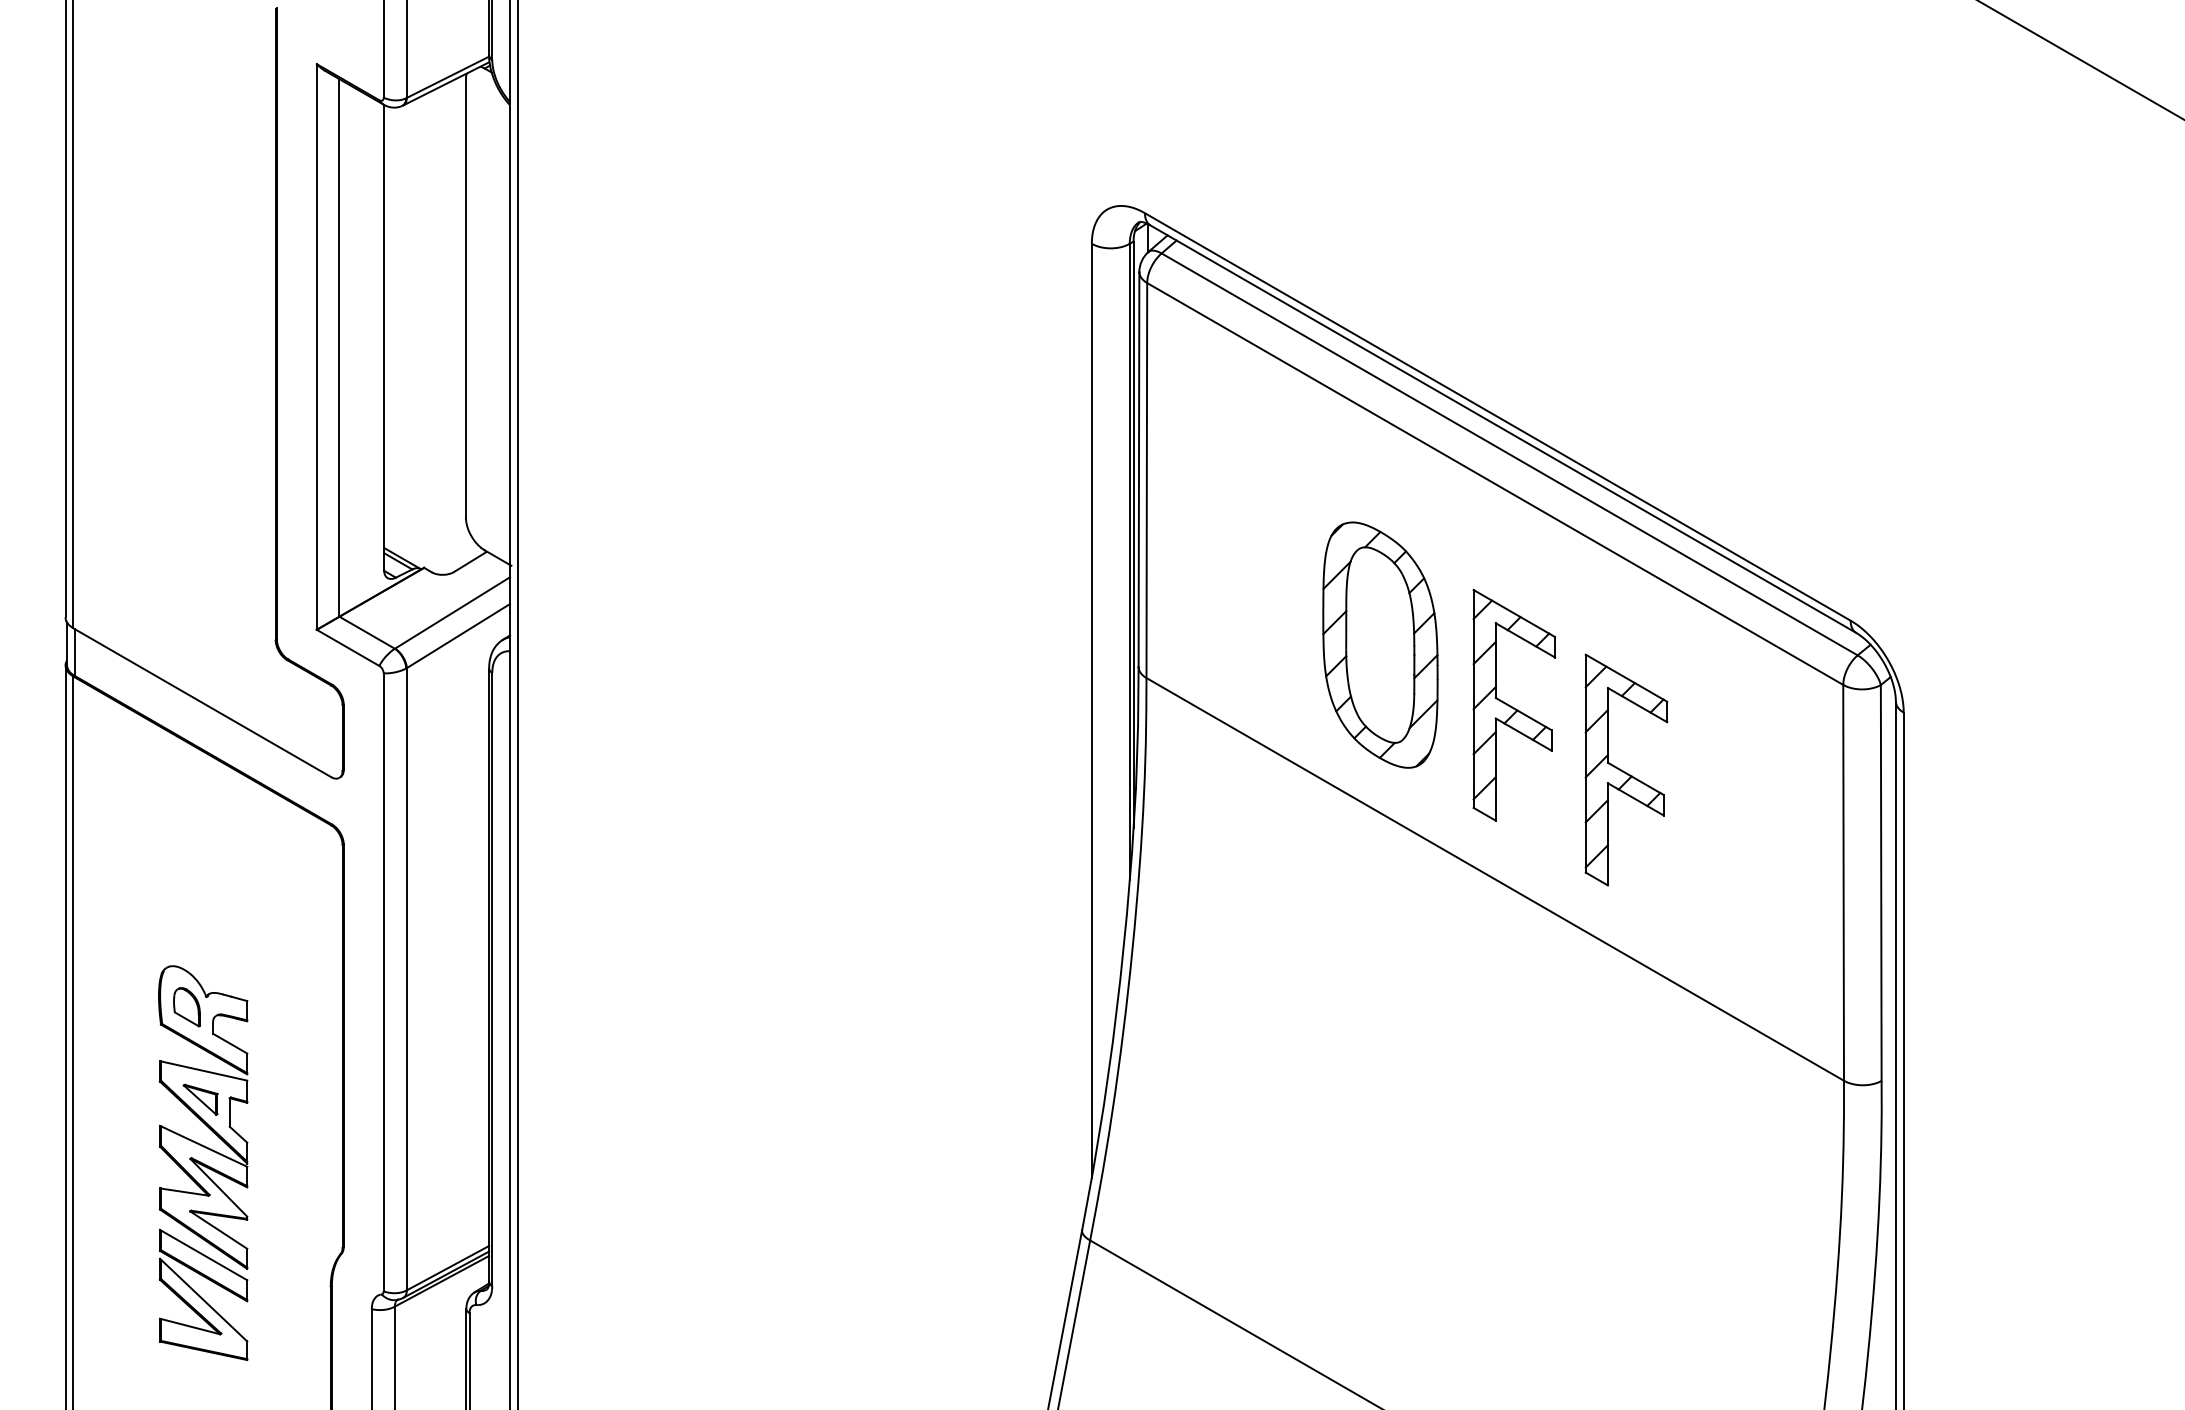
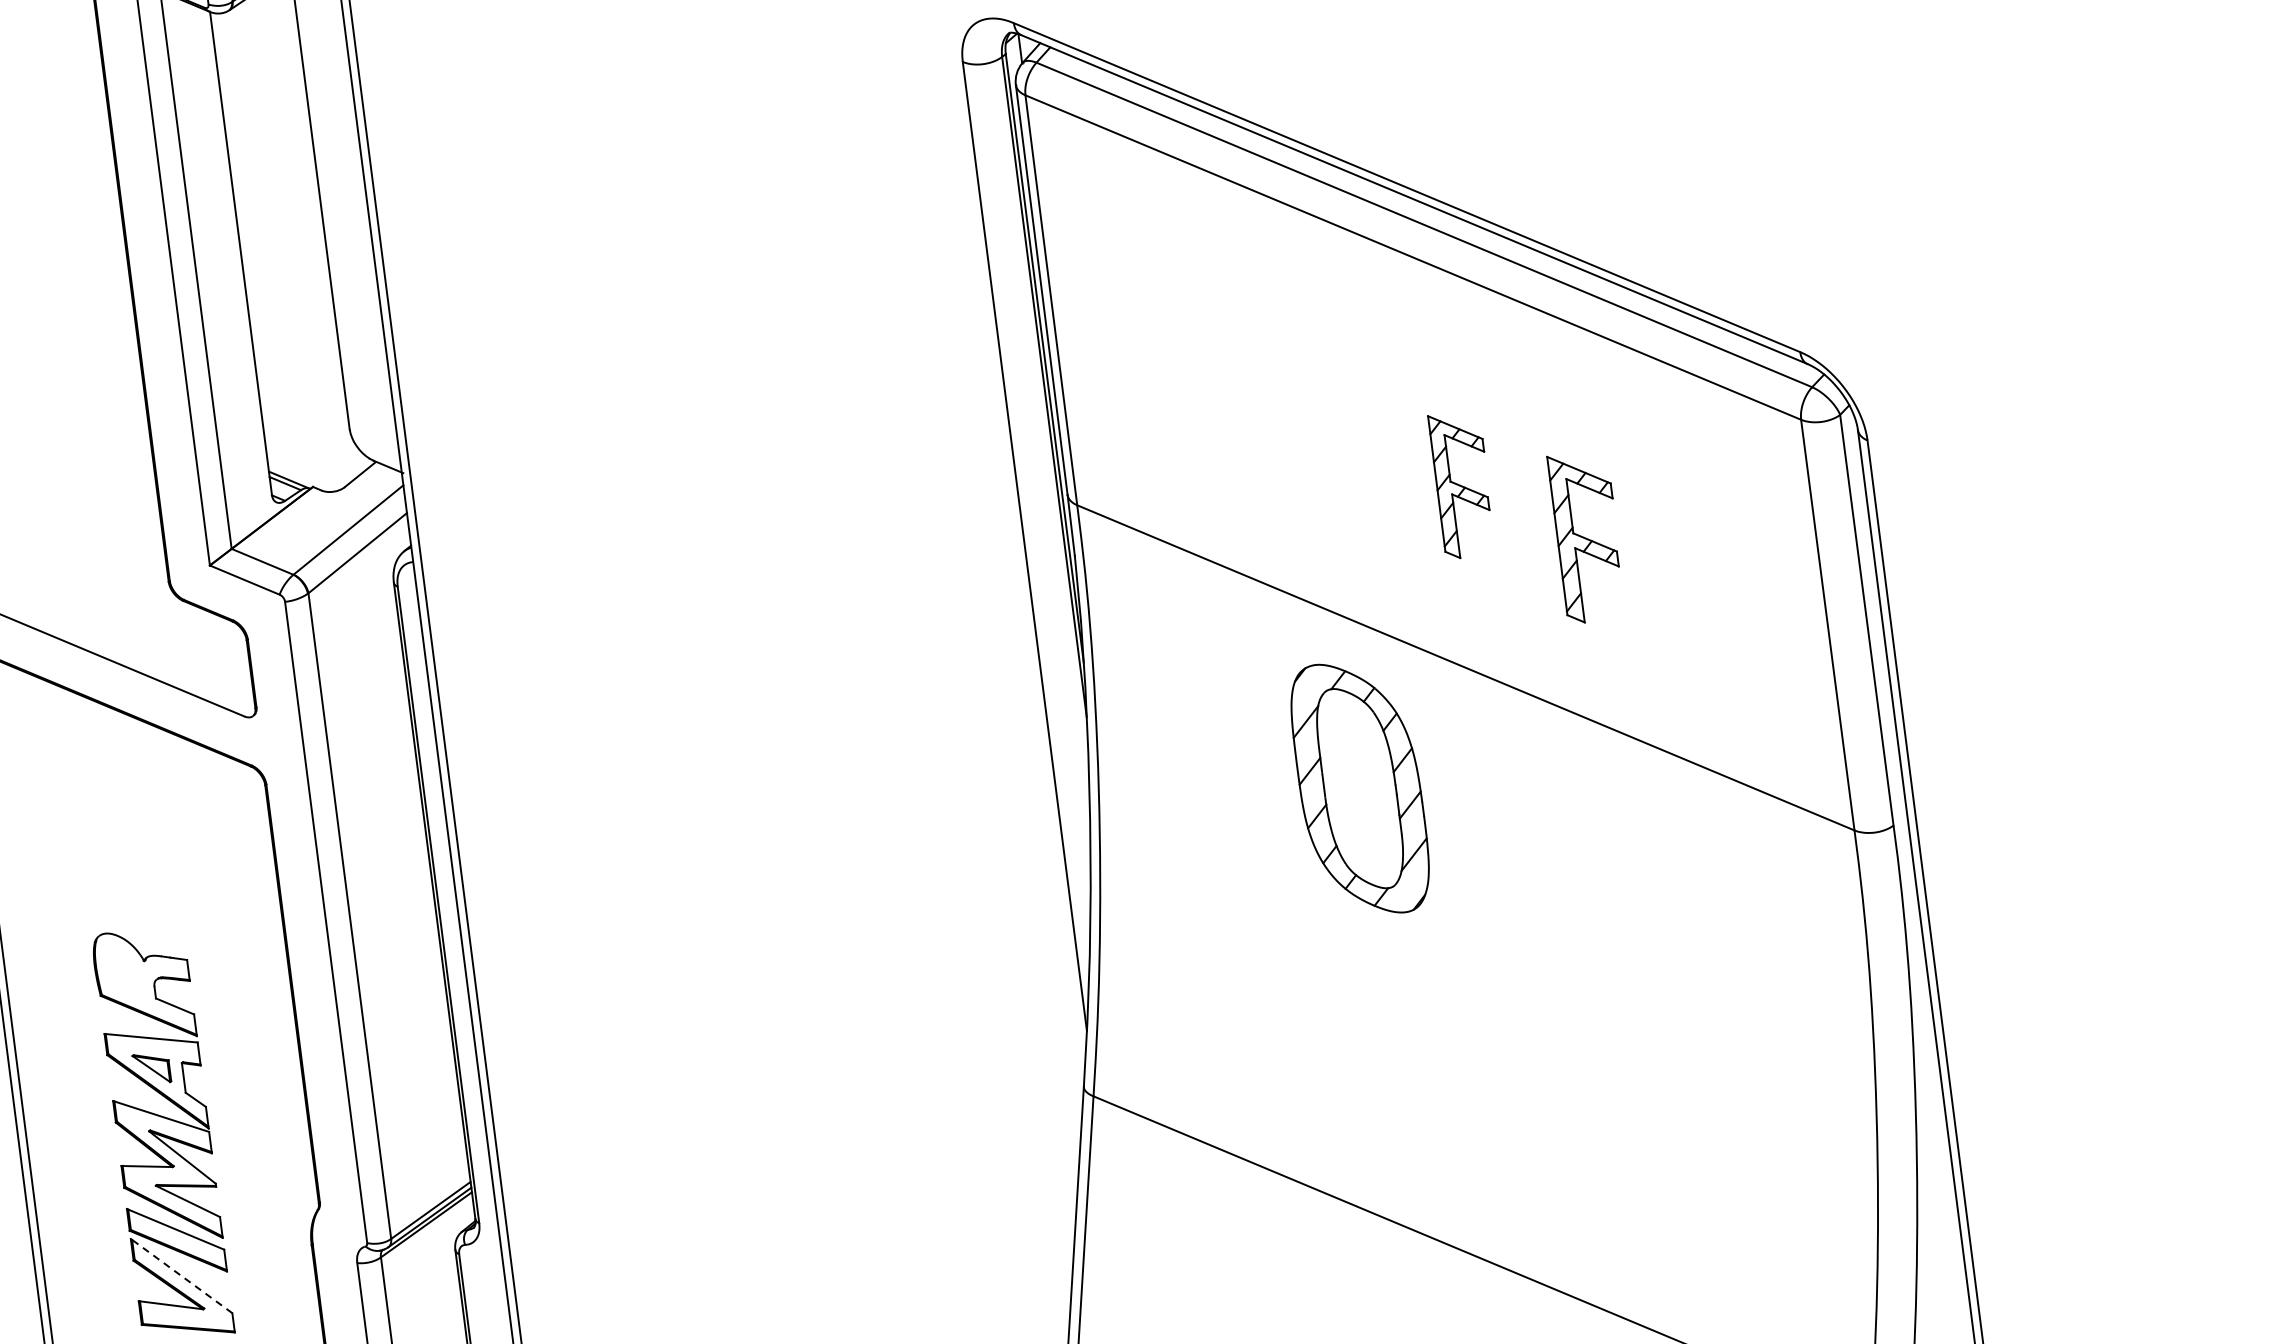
part: (1380, 644) -> (1360, 787), moved
part: (1514, 705) -> (1462, 484), size x0.6
part: (1626, 769) -> (1587, 536), size x0.7
part: (186, 1007) -> (124, 974), removed
line: (203, 1299) -> (181, 1275), solid -> dashed

